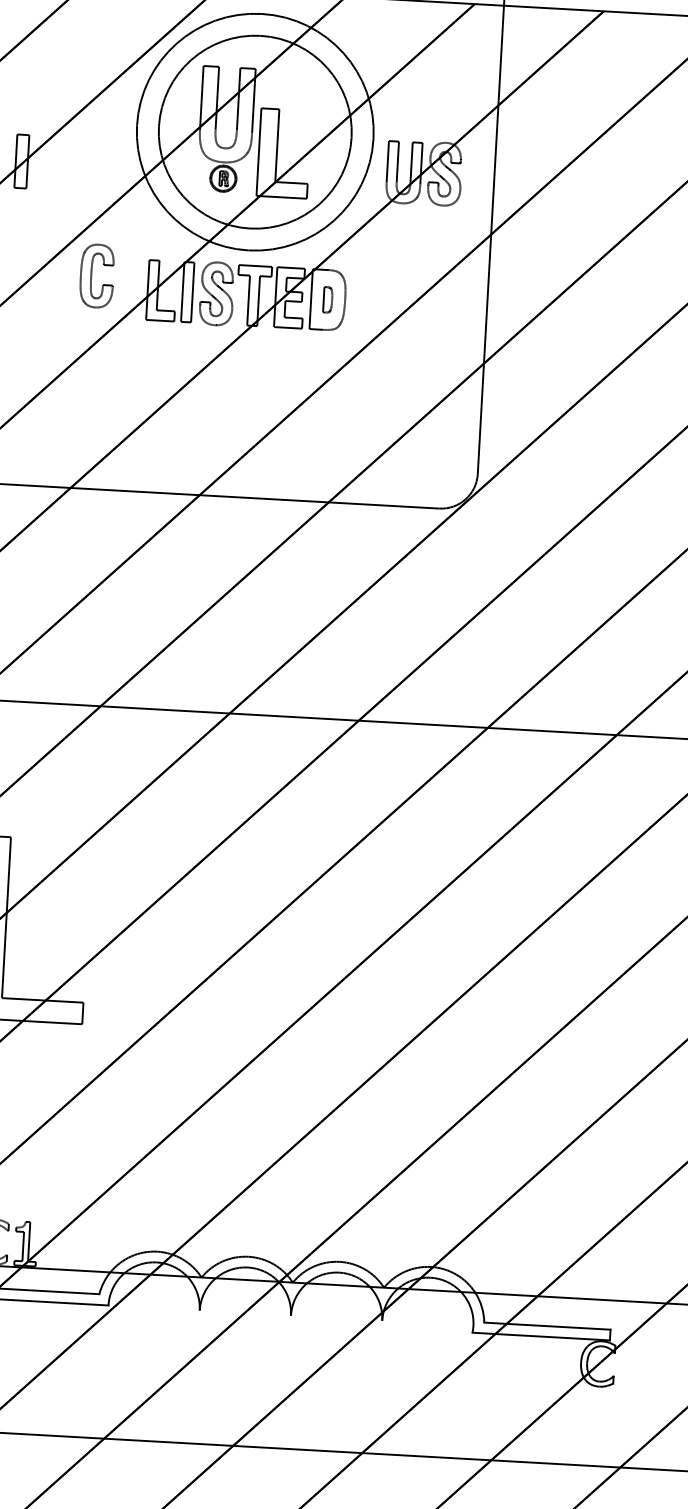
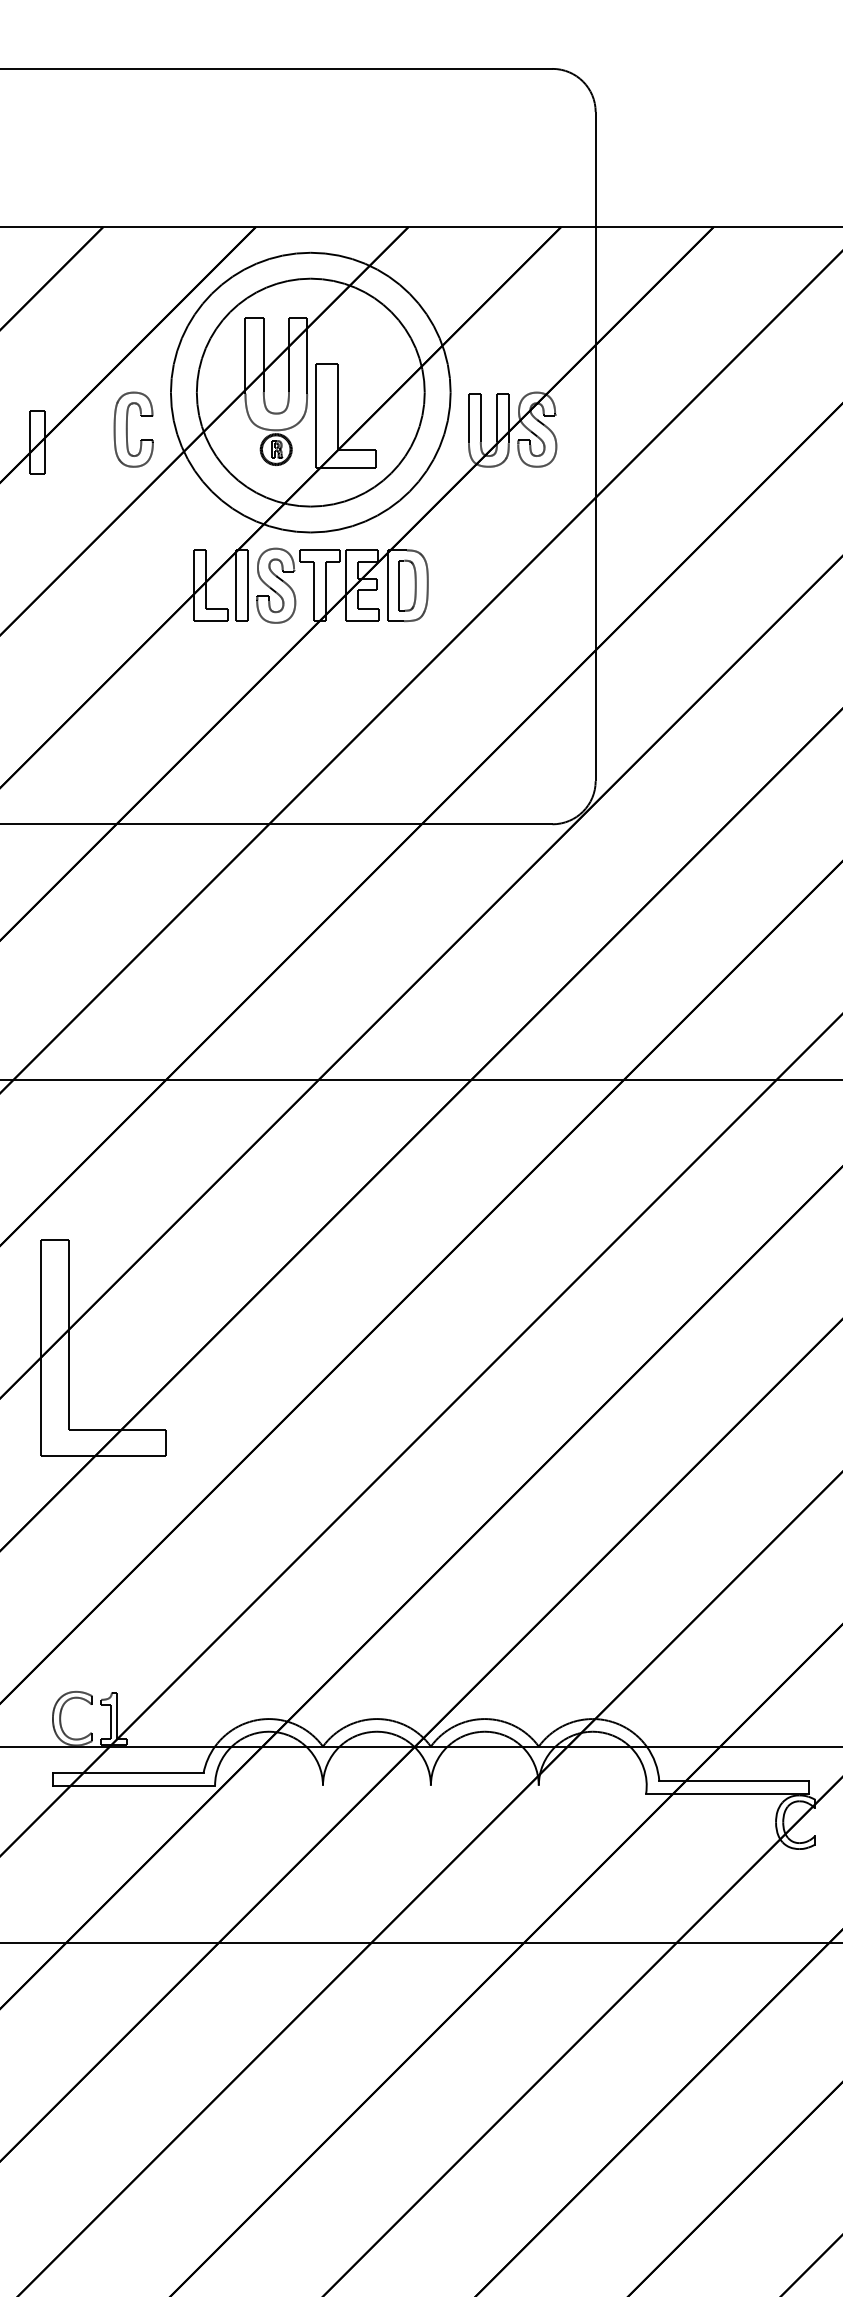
part: (96, 275) -> (133, 429), moved
part: (327, 299) -> (407, 585), size x1.67

